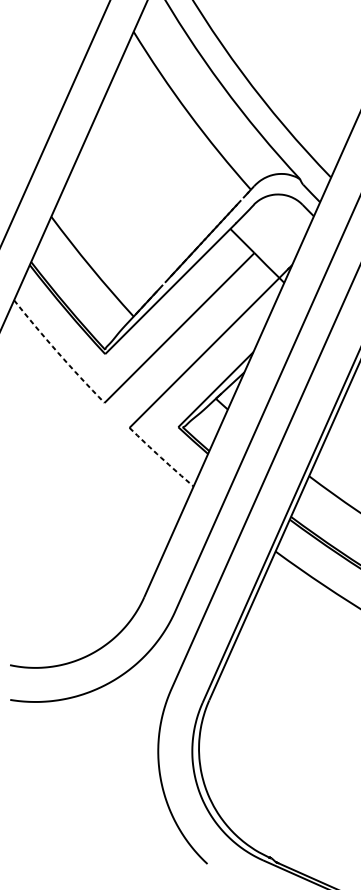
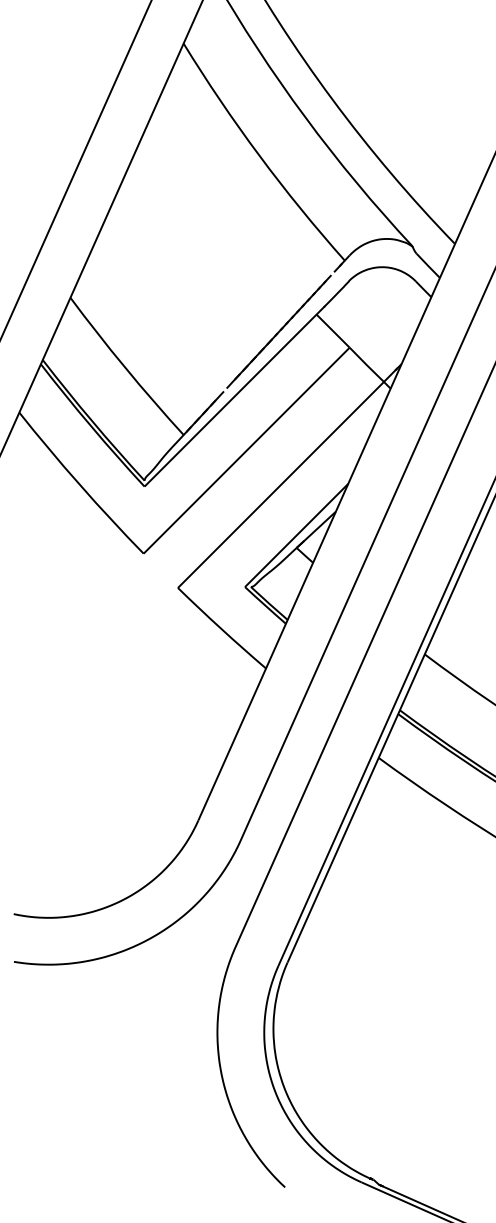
arc: (57, 352) -> (79, 484), dashed -> solid
arc: (161, 457) -> (221, 628), dashed -> solid

